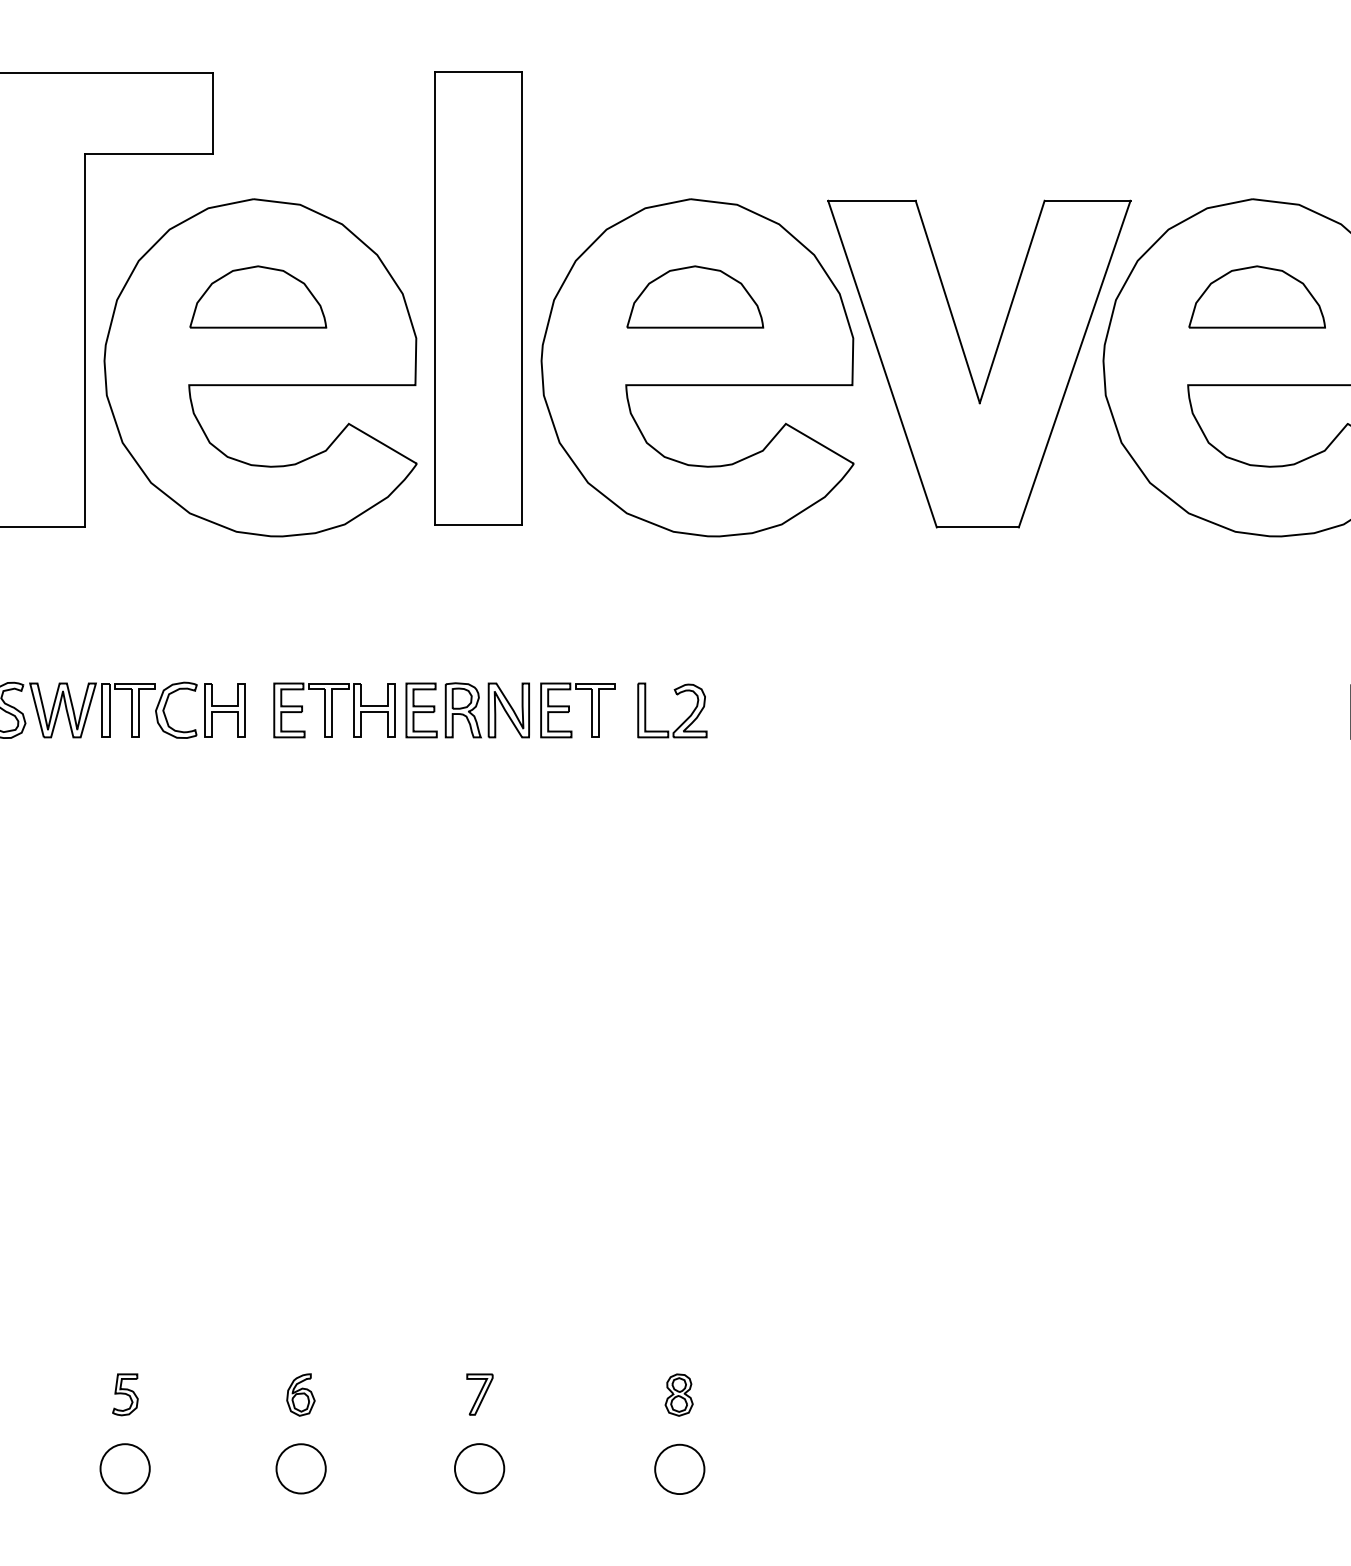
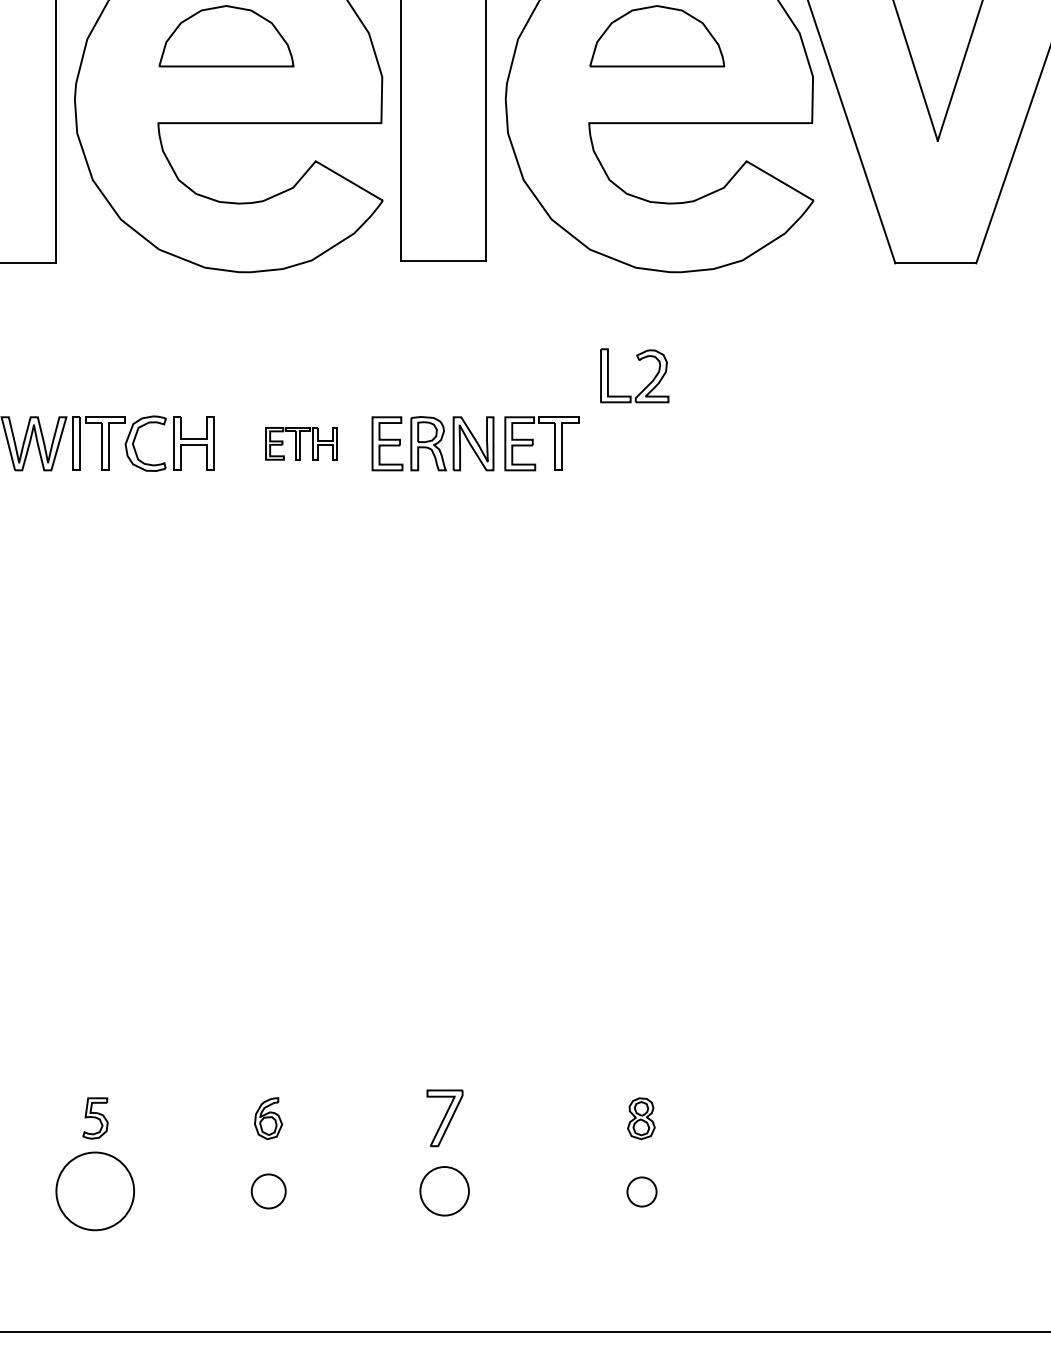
part: (334, 710) -> (301, 443), size x0.6
part: (683, 721) -> (645, 386), moved
part: (479, 1394) -> (444, 1118), size x1.4
circle: (124, 1468) -> (94, 1191), size x1.6
circle: (300, 1468) -> (268, 1191), size x0.7
circle: (679, 1469) -> (641, 1192), size x0.6

